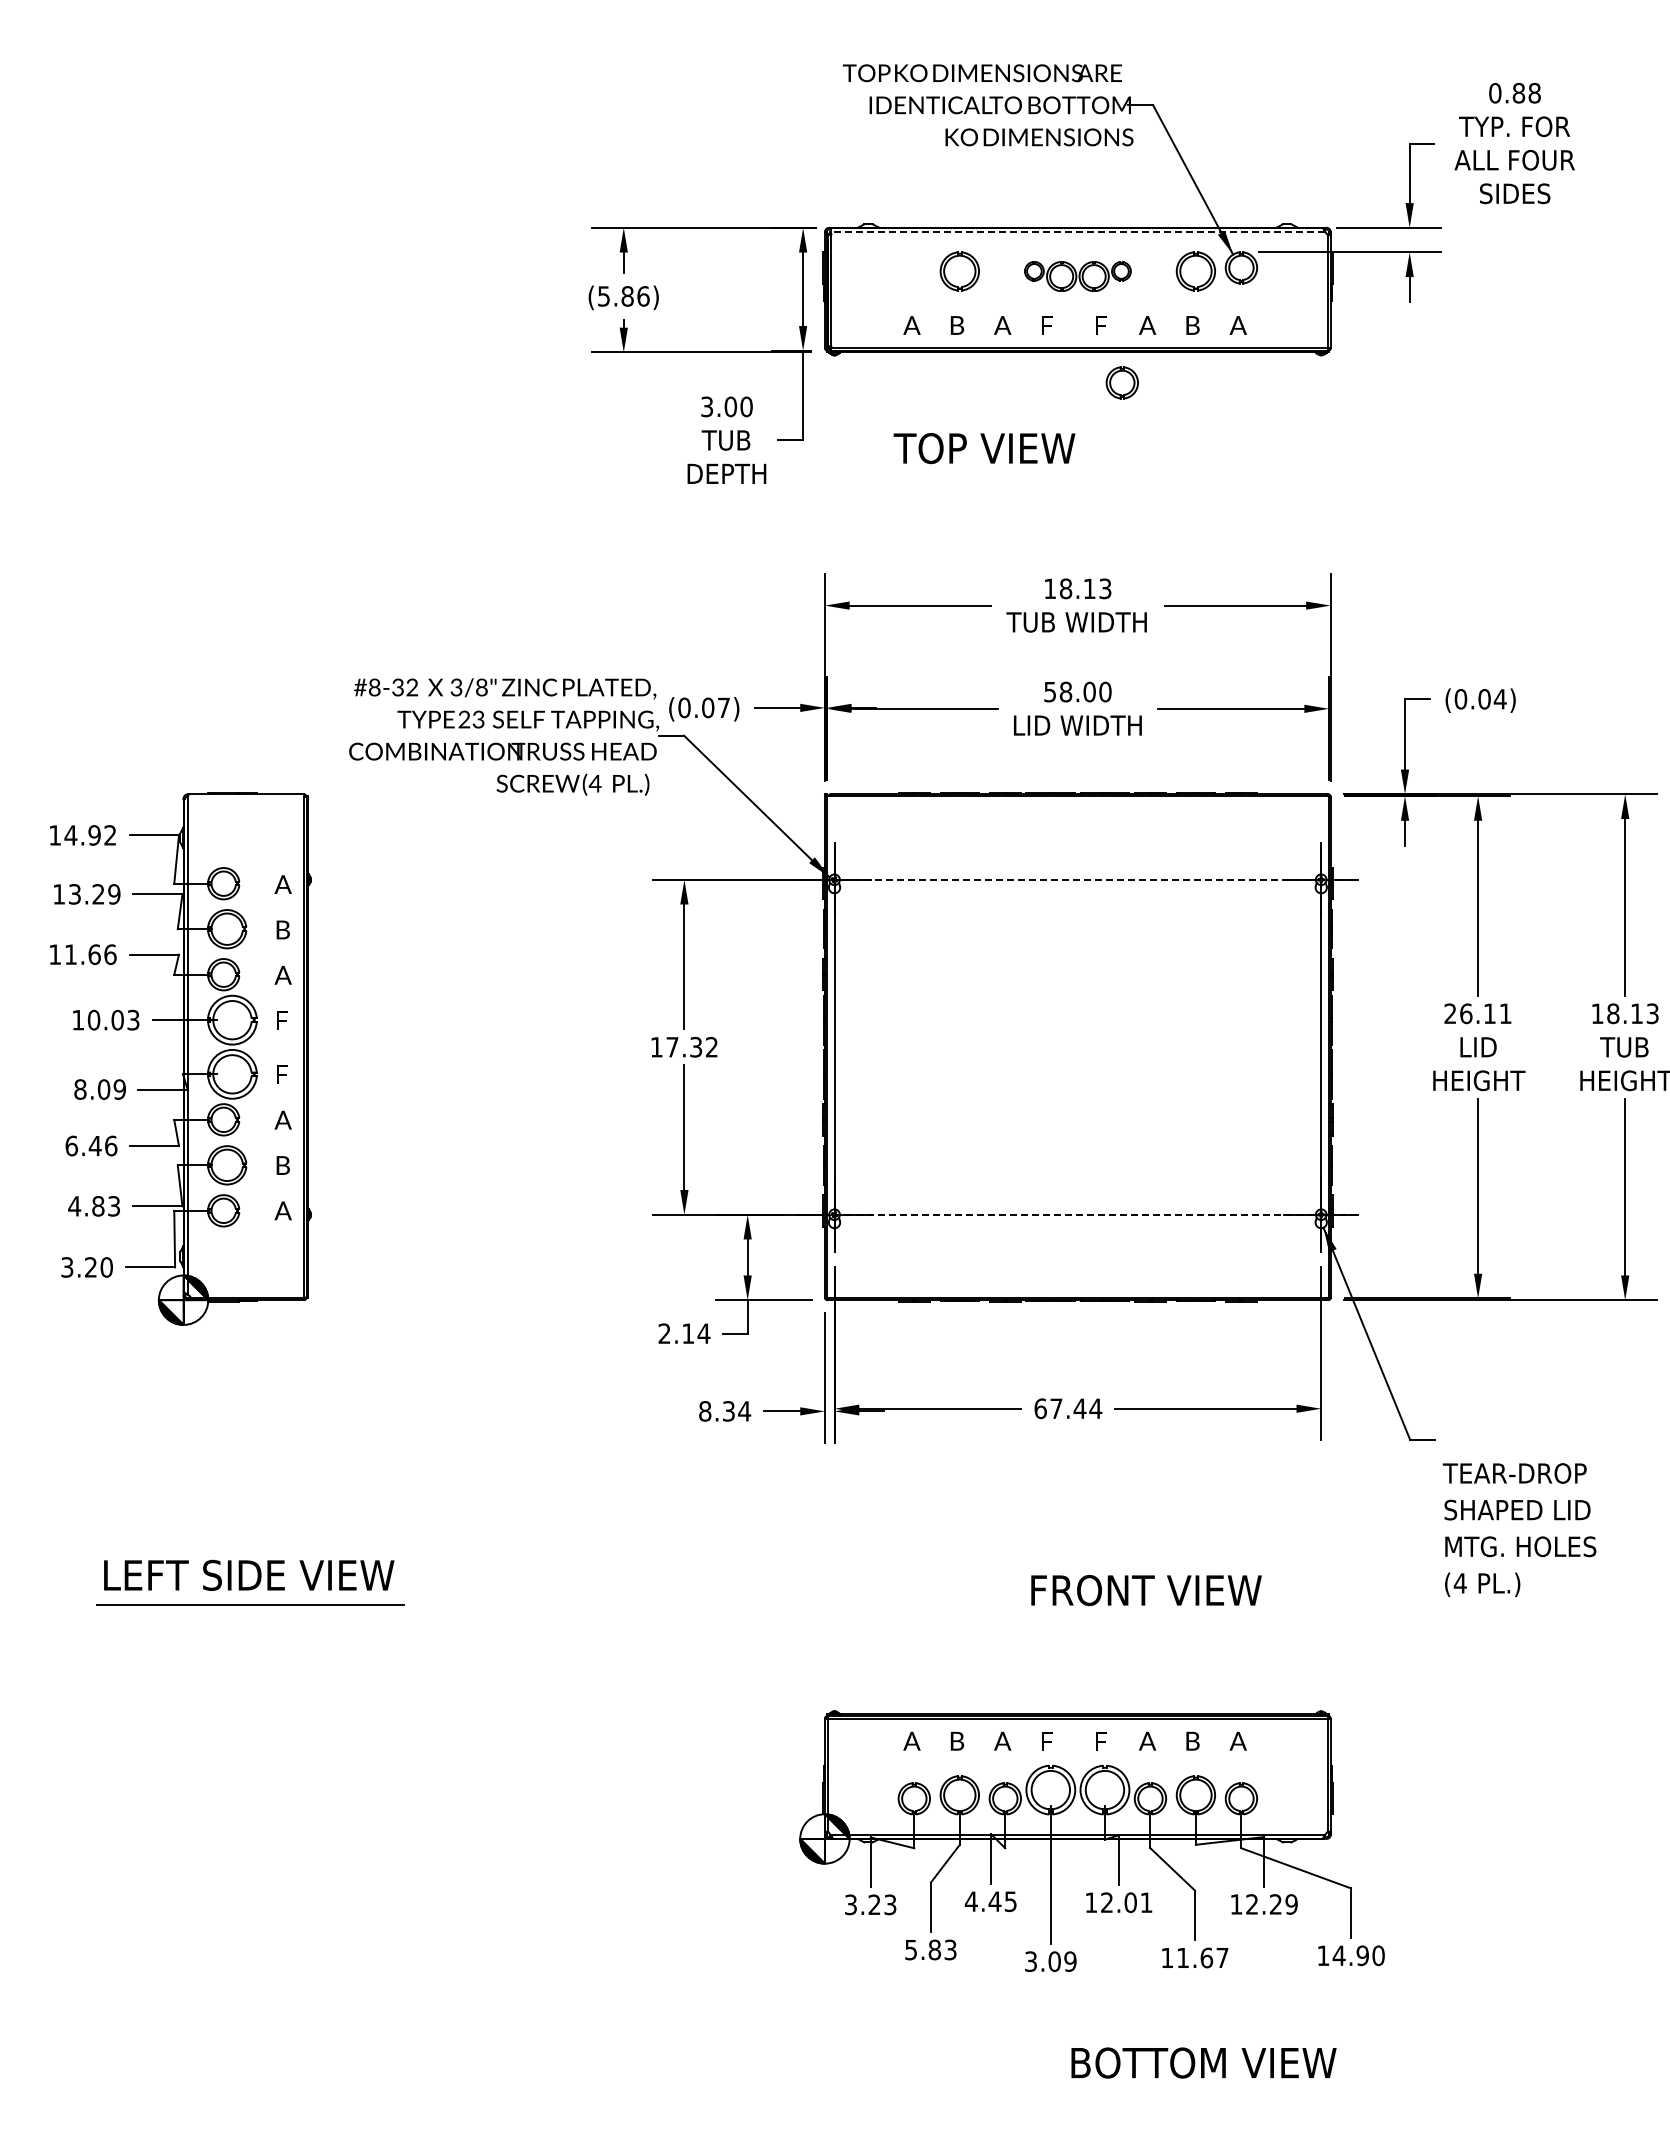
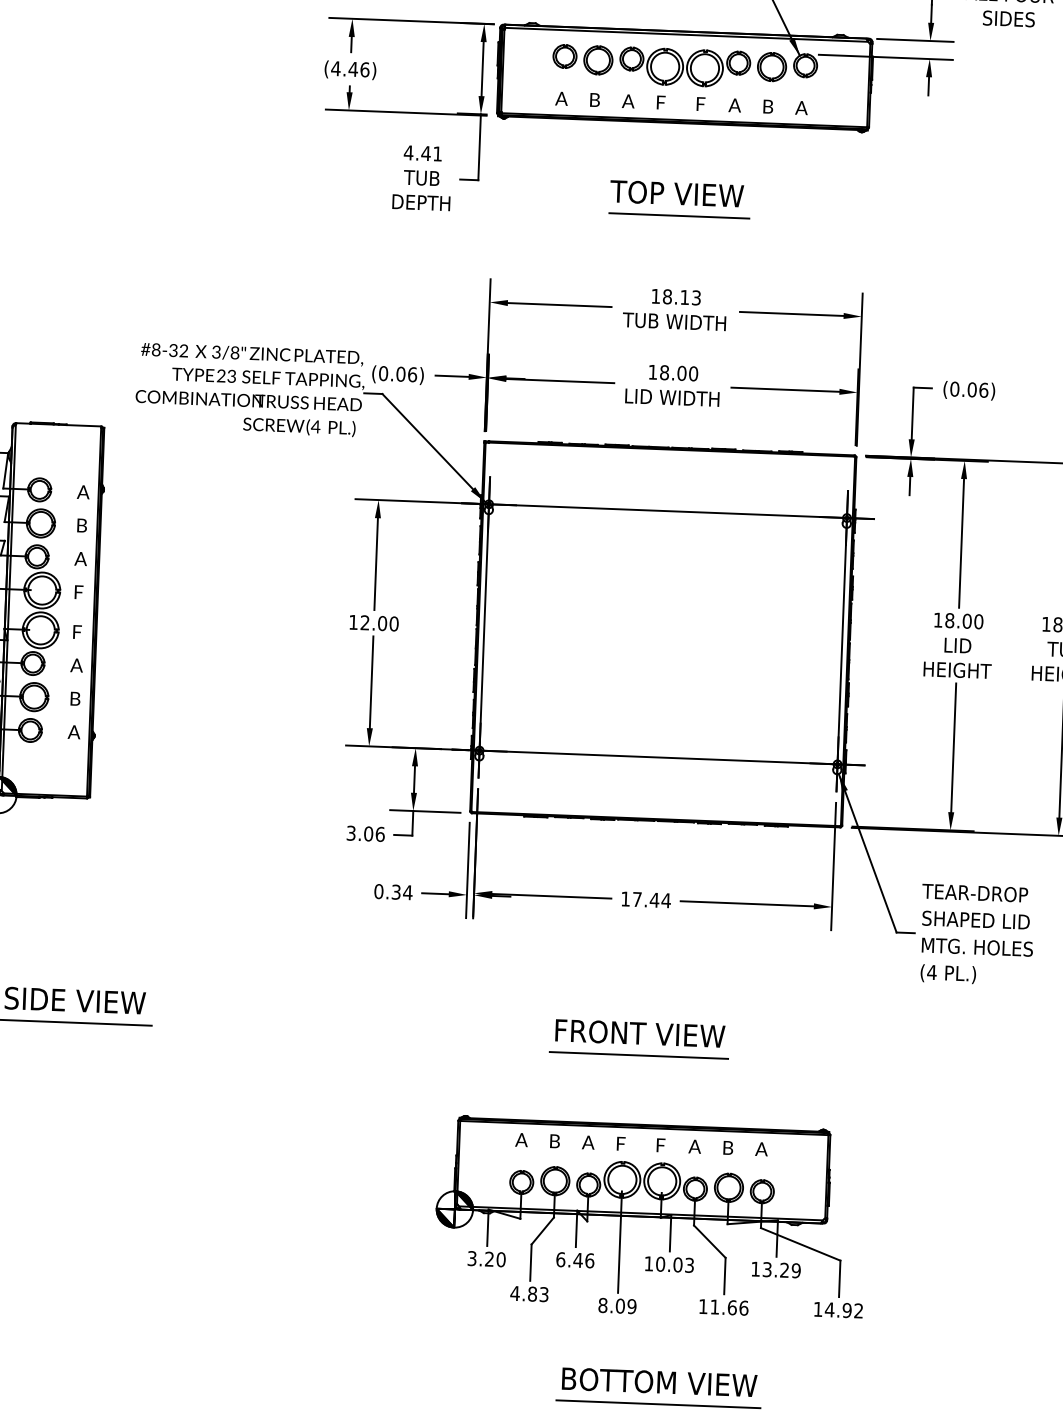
line: (1078, 232) -> (686, 35), dashed -> solid
part: (1077, 276) -> (684, 67), size x1.67
text: (615, 296) -> (344, 69), (5.86) -> (4.46)
part: (1121, 382) -> (564, 56), moved
text: (726, 406) -> (422, 153), 3.00 -> 4.41
text: (984, 448) -> (676, 193), moved
line: (1077, 478) -> (679, 216), added
text: (1049, 692) -> (652, 372), 58.00 -> 18.00
text: (1499, 699) -> (983, 390), (0.04) -> (0.06)
text: (723, 707) -> (412, 374), (0.07) -> (0.06)
line: (1078, 879) -> (668, 510), dashed -> solid
text: (1477, 1013) -> (958, 620), 26.11 -> 18.00
text: (692, 1046) -> (379, 622), 17.32 -> 12.00
line: (1077, 1214) -> (658, 757), dashed -> solid
text: (684, 1333) -> (365, 833), 2.14 -> 3.06
text: (1040, 1408) -> (625, 898), 67.44 -> 17.44
text: (705, 1411) -> (379, 891), 8.34 -> 0.34
text: (1519, 1529) -> (977, 934), moved
text: (1146, 1590) -> (640, 1033), moved
line: (1066, 1620) -> (638, 1055), added
text: (990, 1901) -> (574, 1260), 4.45 -> 6.46
text: (1126, 1902) -> (674, 1264), 12.01 -> 10.03
text: (890, 1904) -> (501, 1259), 3.23 -> 3.20
text: (1252, 1904) -> (767, 1269), 12.29 -> 13.29
text: (910, 1950) -> (514, 1293), 5.83 -> 4.83
text: (1378, 1955) -> (858, 1310), 14.90 -> 14.92
text: (1222, 1957) -> (743, 1307), 11.67 -> 11.66
text: (1031, 1961) -> (603, 1305), 3.09 -> 8.09
text: (1203, 2062) -> (659, 1381), moved
line: (1111, 2092) -> (658, 1403), added

